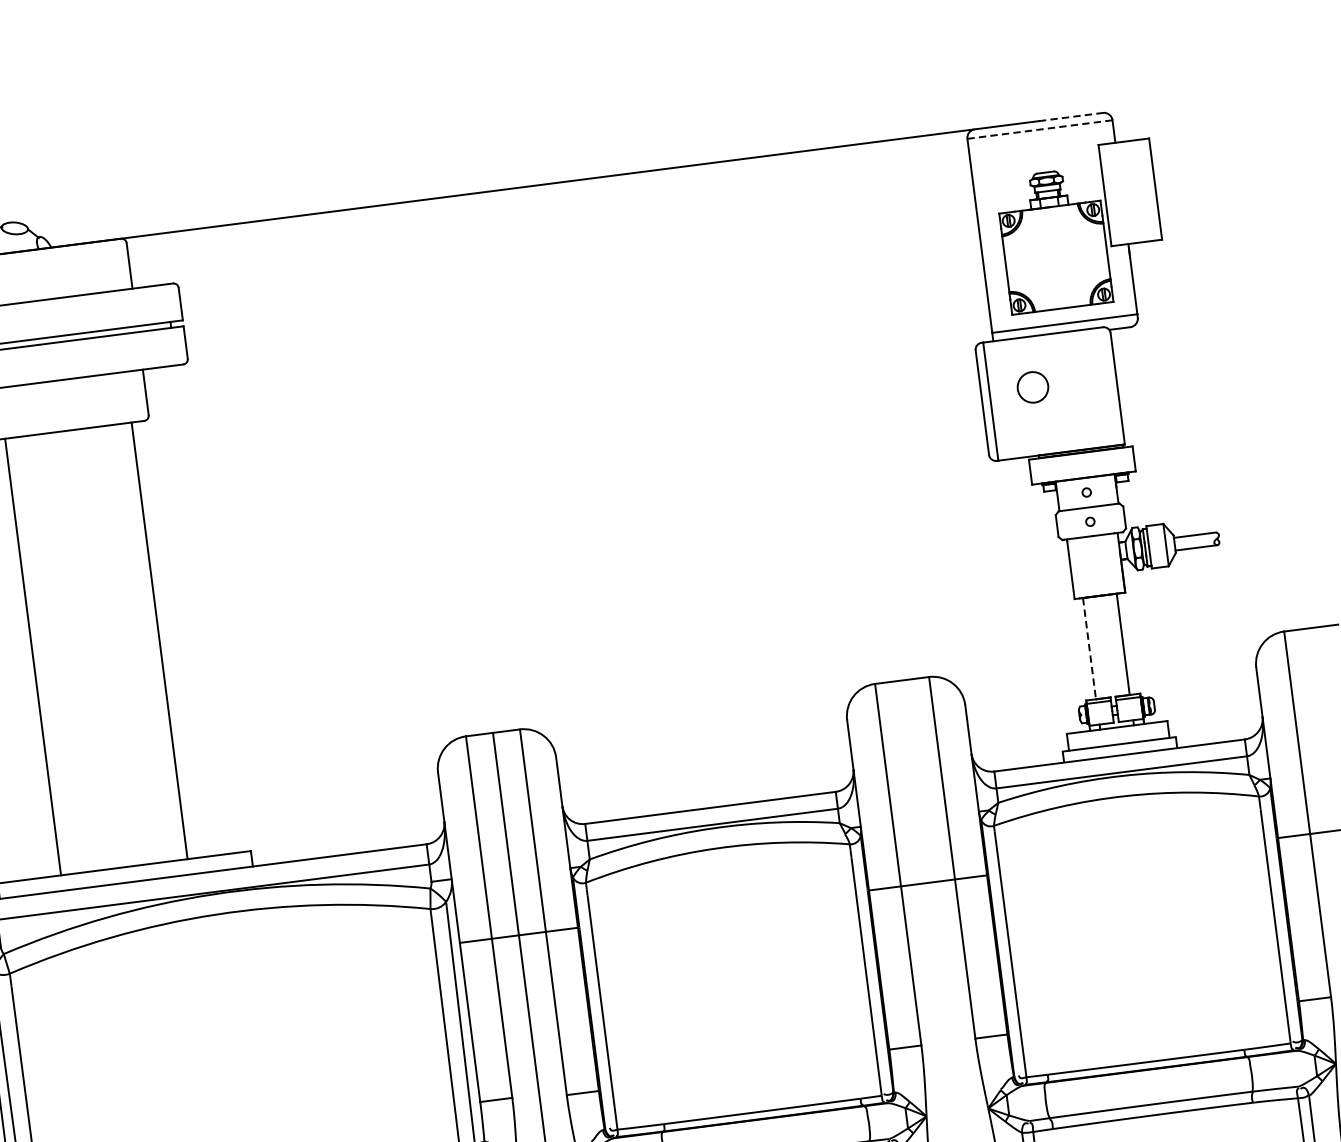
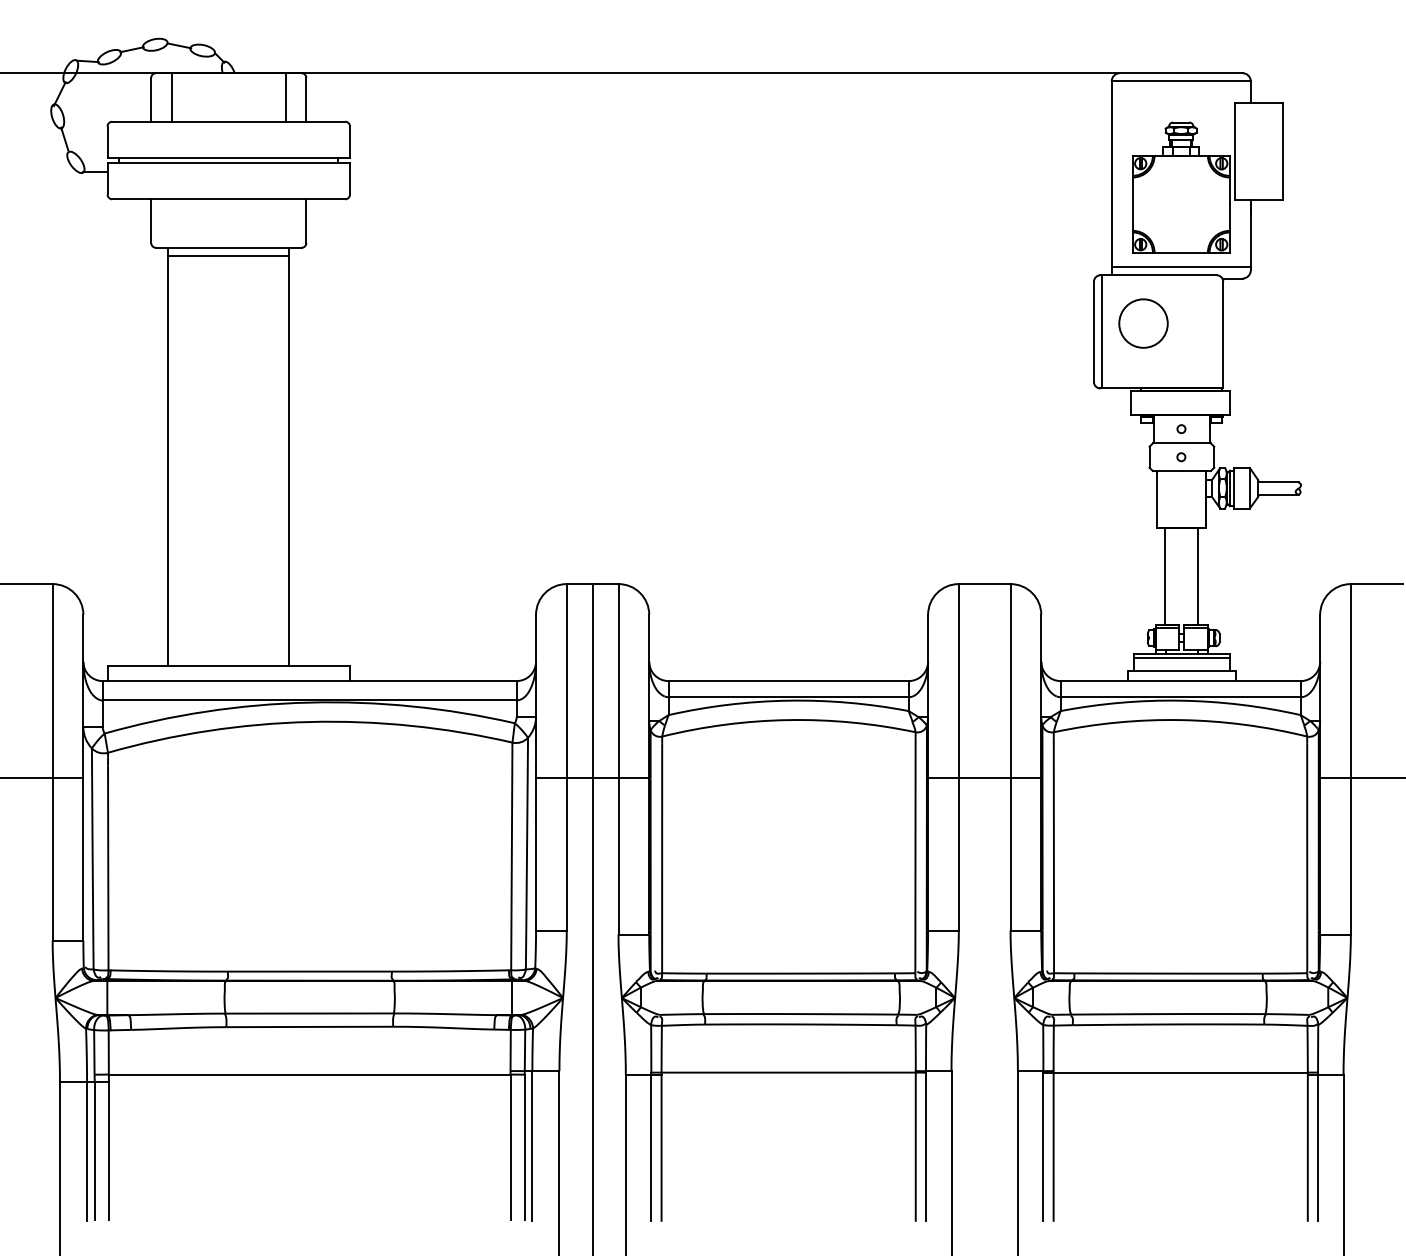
line: (1070, 117) -> (1211, 73), dashed -> solid
line: (1040, 129) -> (1181, 81), dashed -> solid
line: (108, 266) -> (286, 97), added
circle: (1032, 387) -> (1143, 323), size x1.67
line: (69, 438) -> (228, 255), added
line: (1089, 648) -> (1165, 576), dashed -> solid
line: (1117, 731) -> (1181, 658), added

